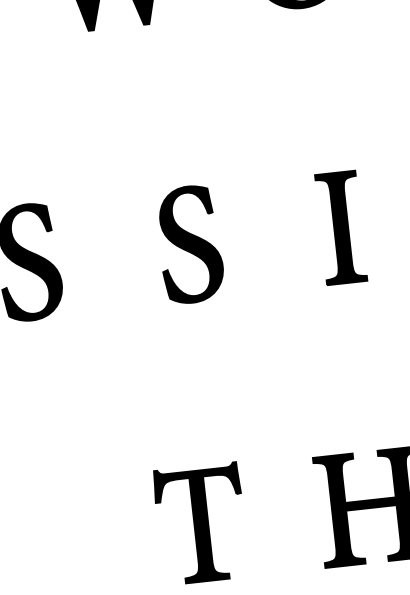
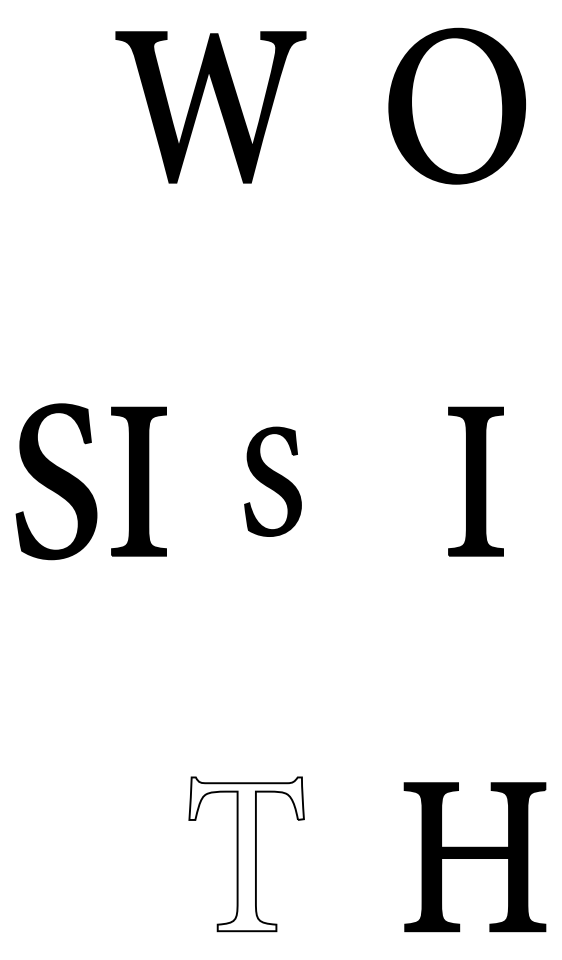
part: (189, 244) -> (272, 481), size x0.7
part: (90, 255) -> (138, 481), added
fill: (201, 523) -> (246, 854), removed

